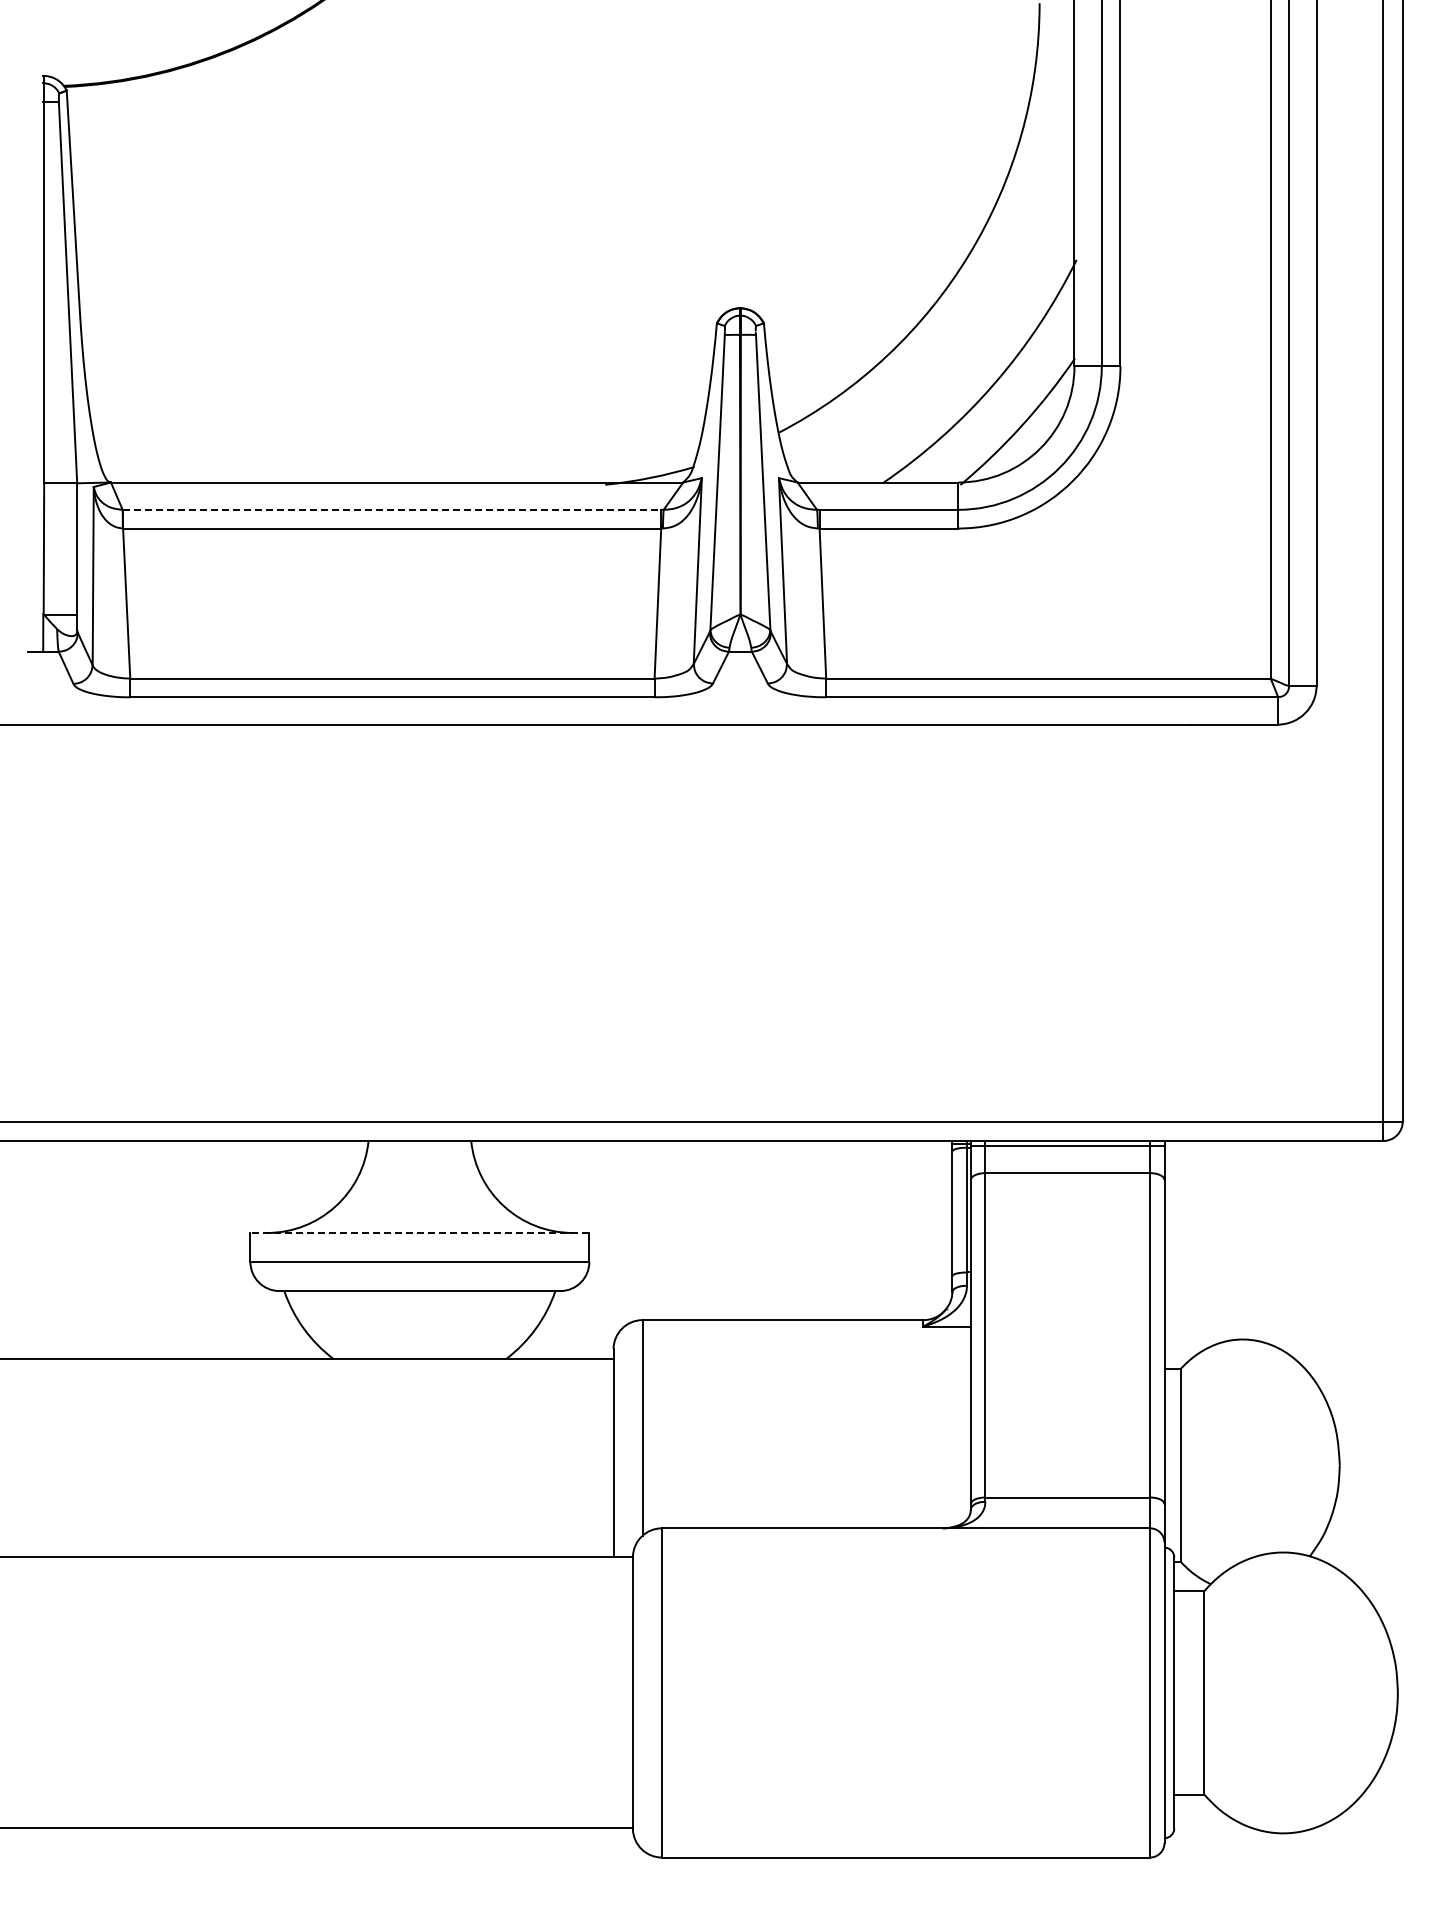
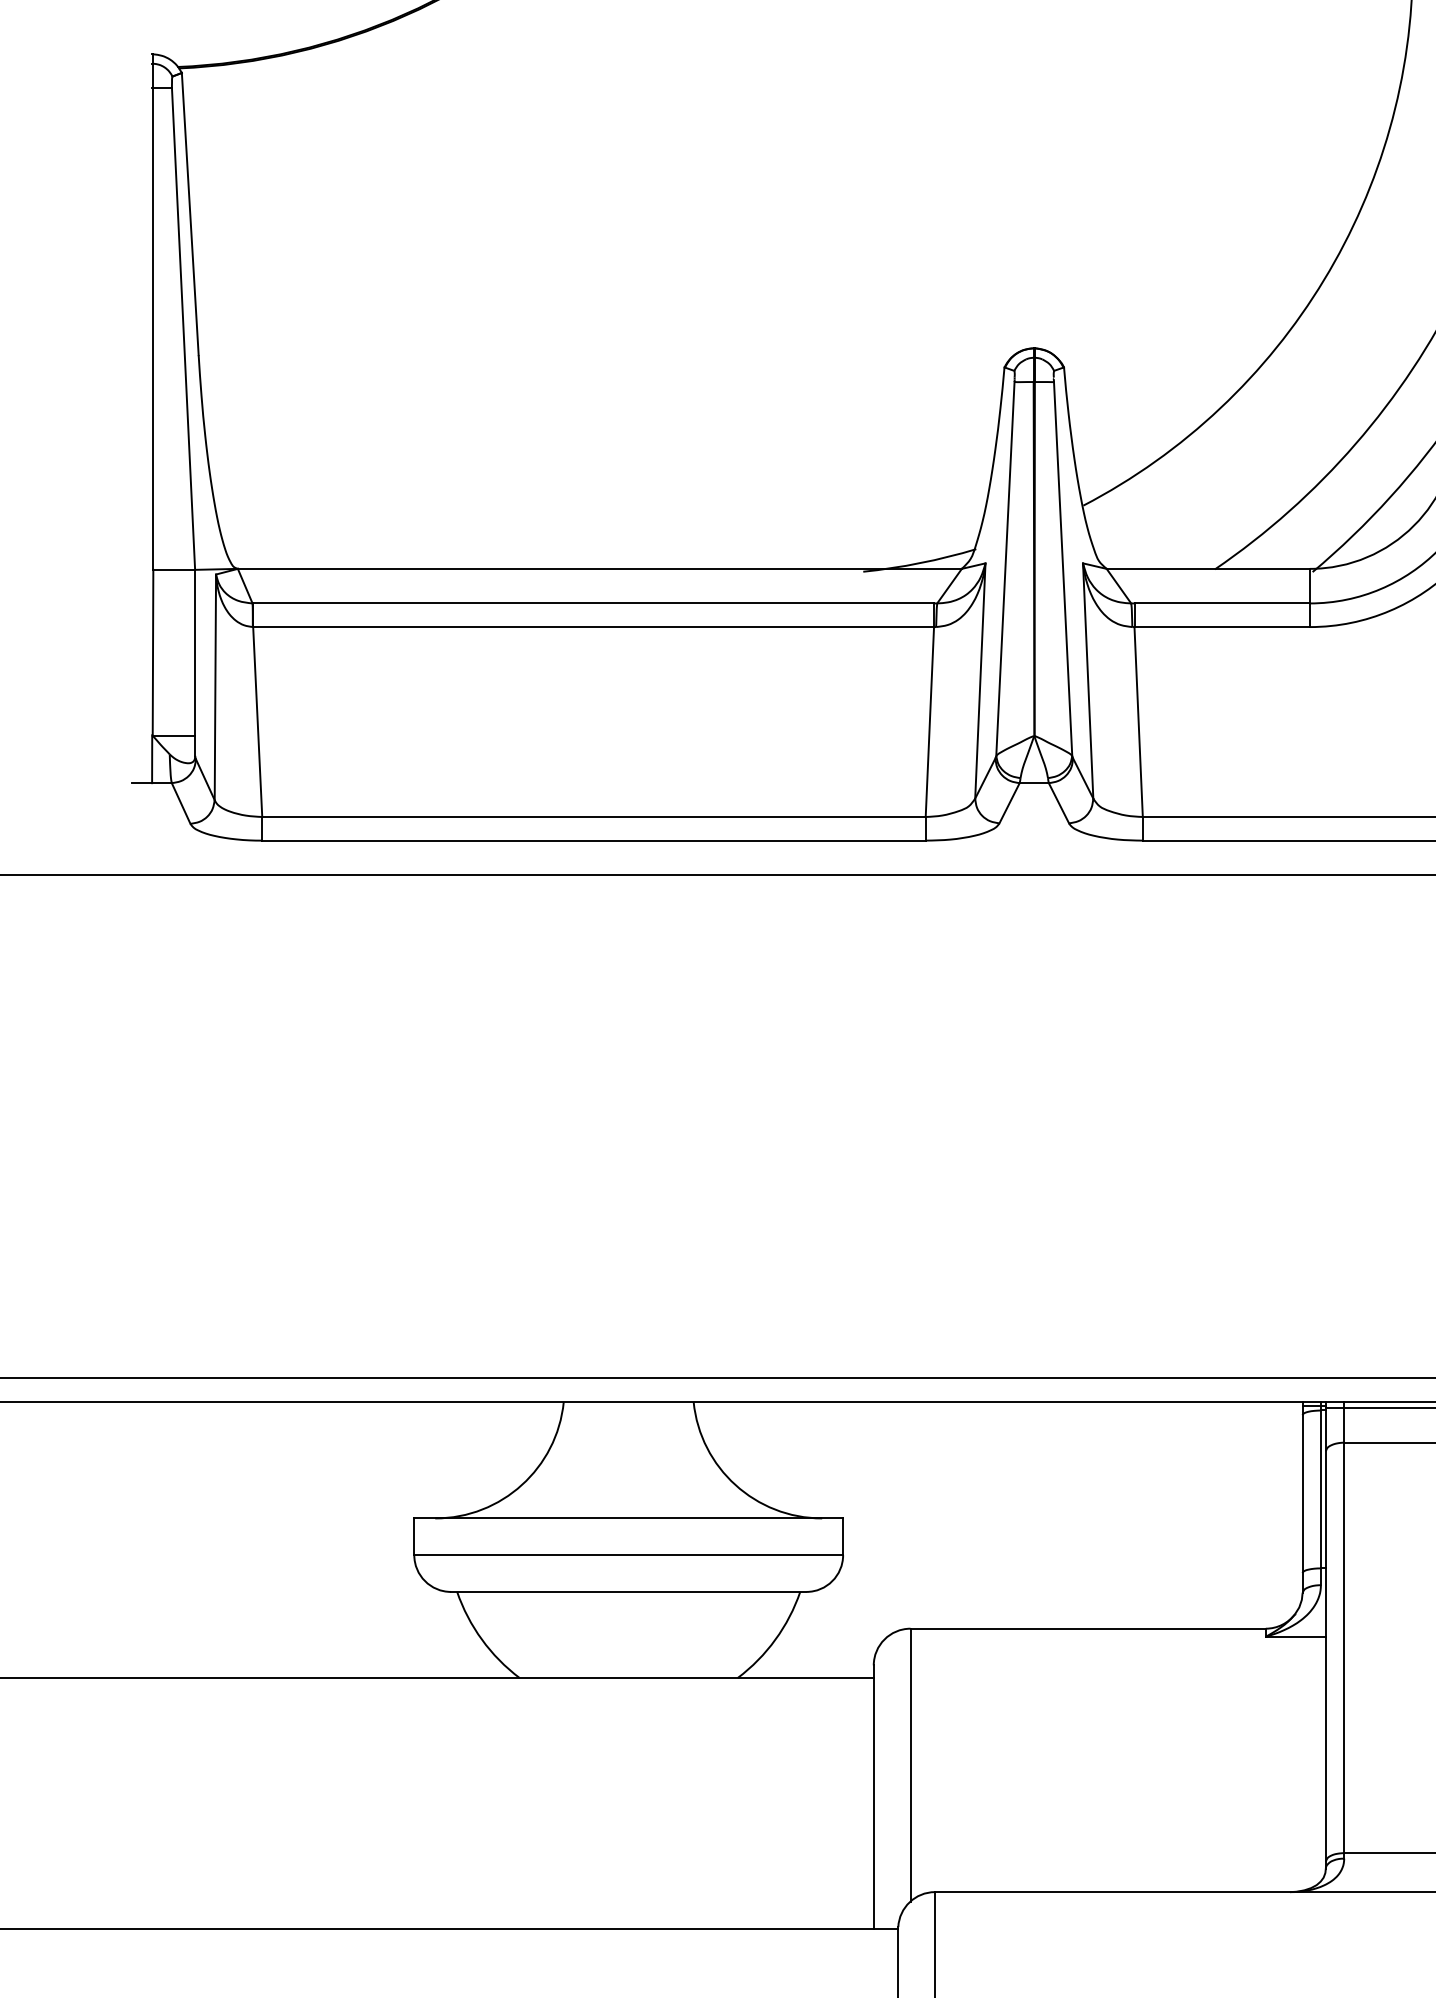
line: (392, 509) -> (594, 603), dashed -> solid
line: (419, 1232) -> (628, 1517), dashed -> solid

